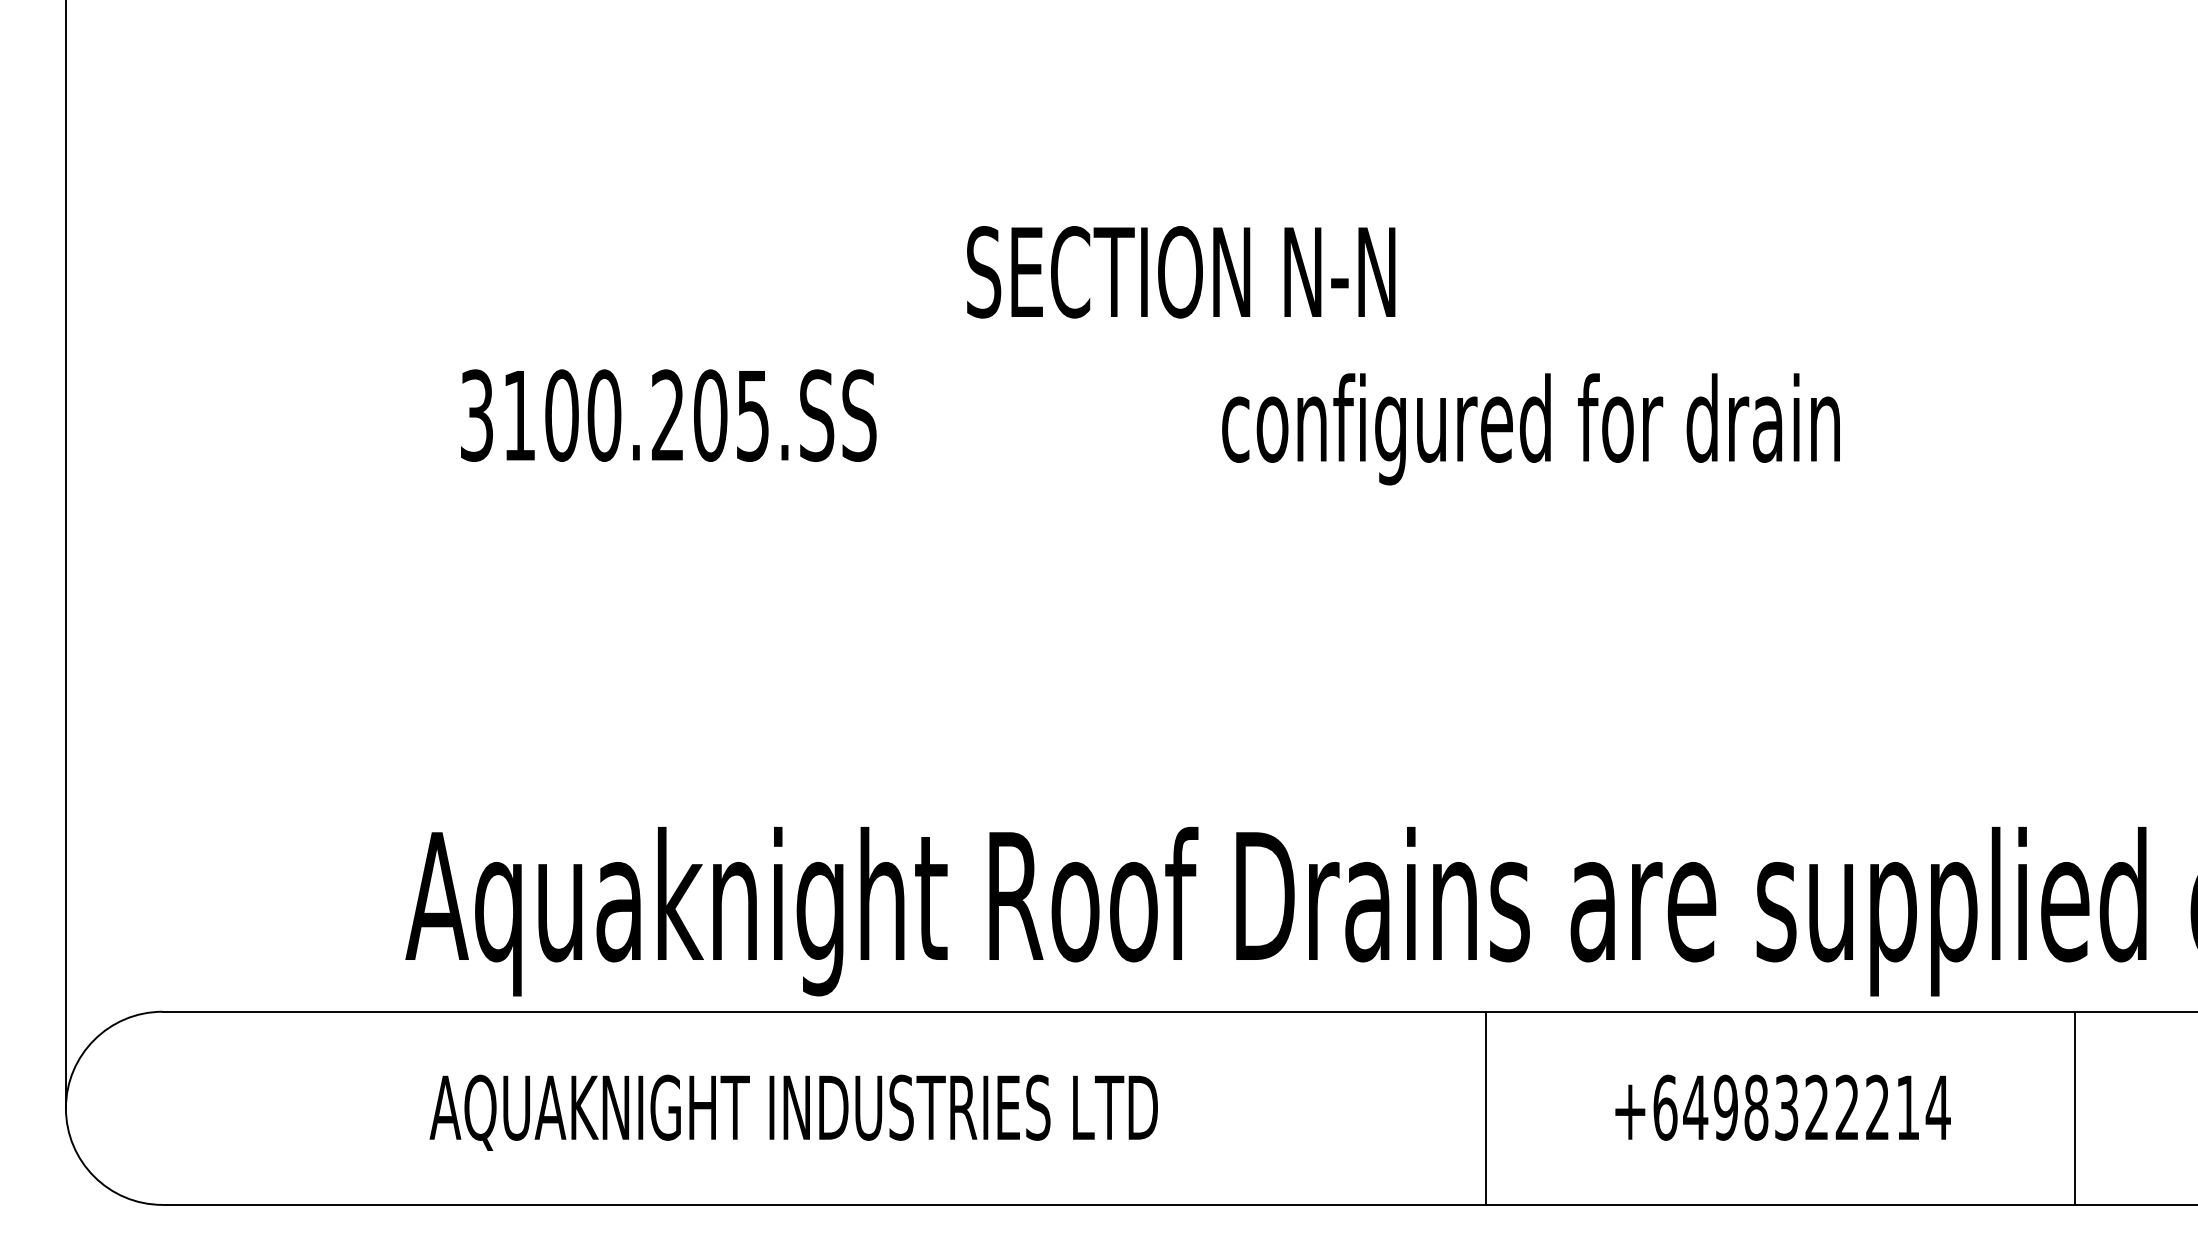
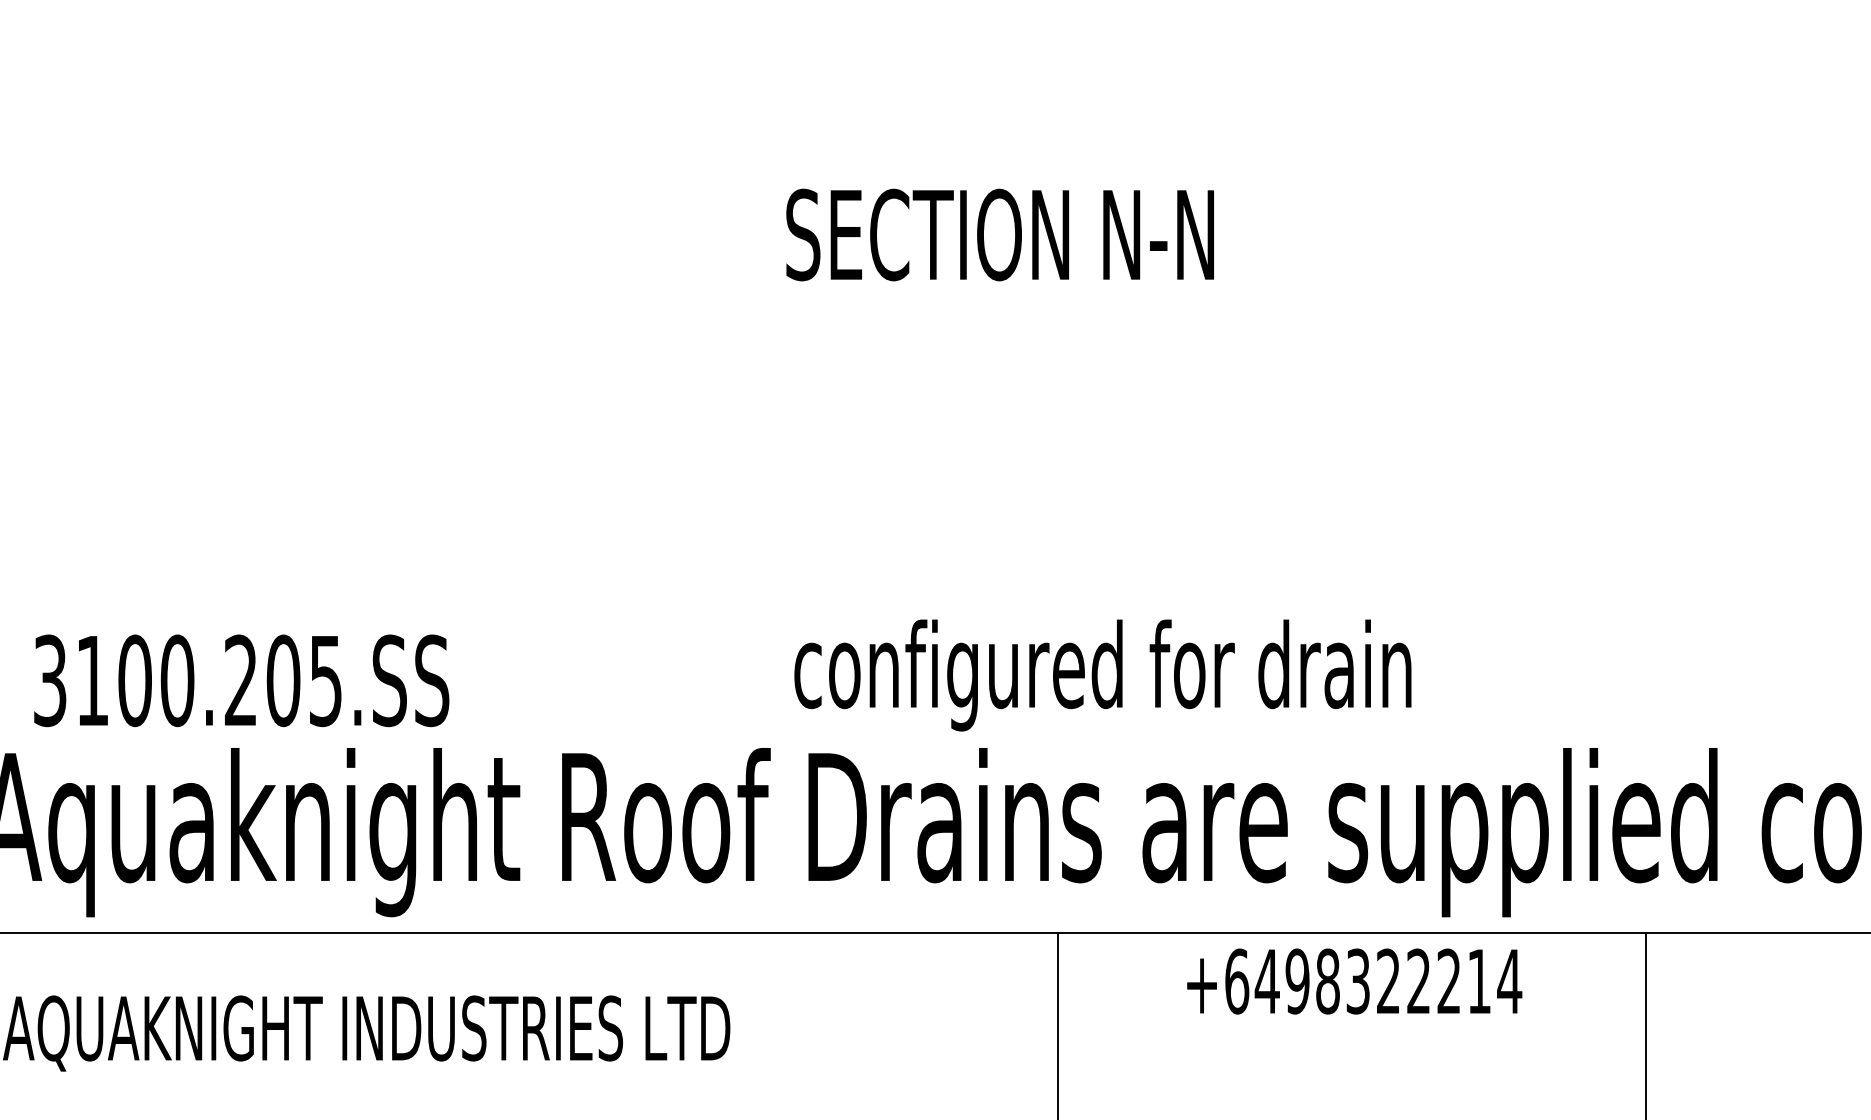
text: (1181, 272) -> (1000, 235), moved
text: (668, 415) -> (241, 680), moved
text: (1530, 429) -> (1102, 675), moved
text: (1782, 1107) -> (1354, 981), moved

